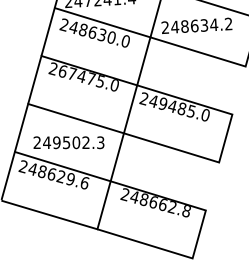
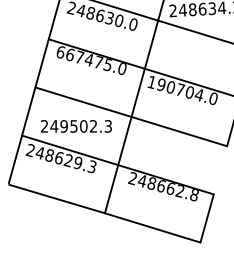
text: (52, 68) -> (59, 51), 267475.0 -> 667475.0
text: (167, 104) -> (175, 88), 249485.0 -> 190704.0
text: (84, 182) -> (91, 166), 248629.6 -> 248629.3

